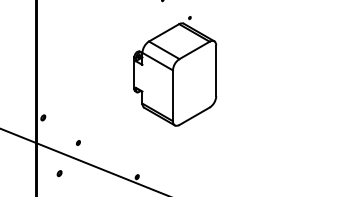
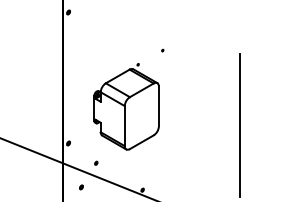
part: (175, 70) -> (126, 106), moved
line: (261, 95) -> (240, 125), added

